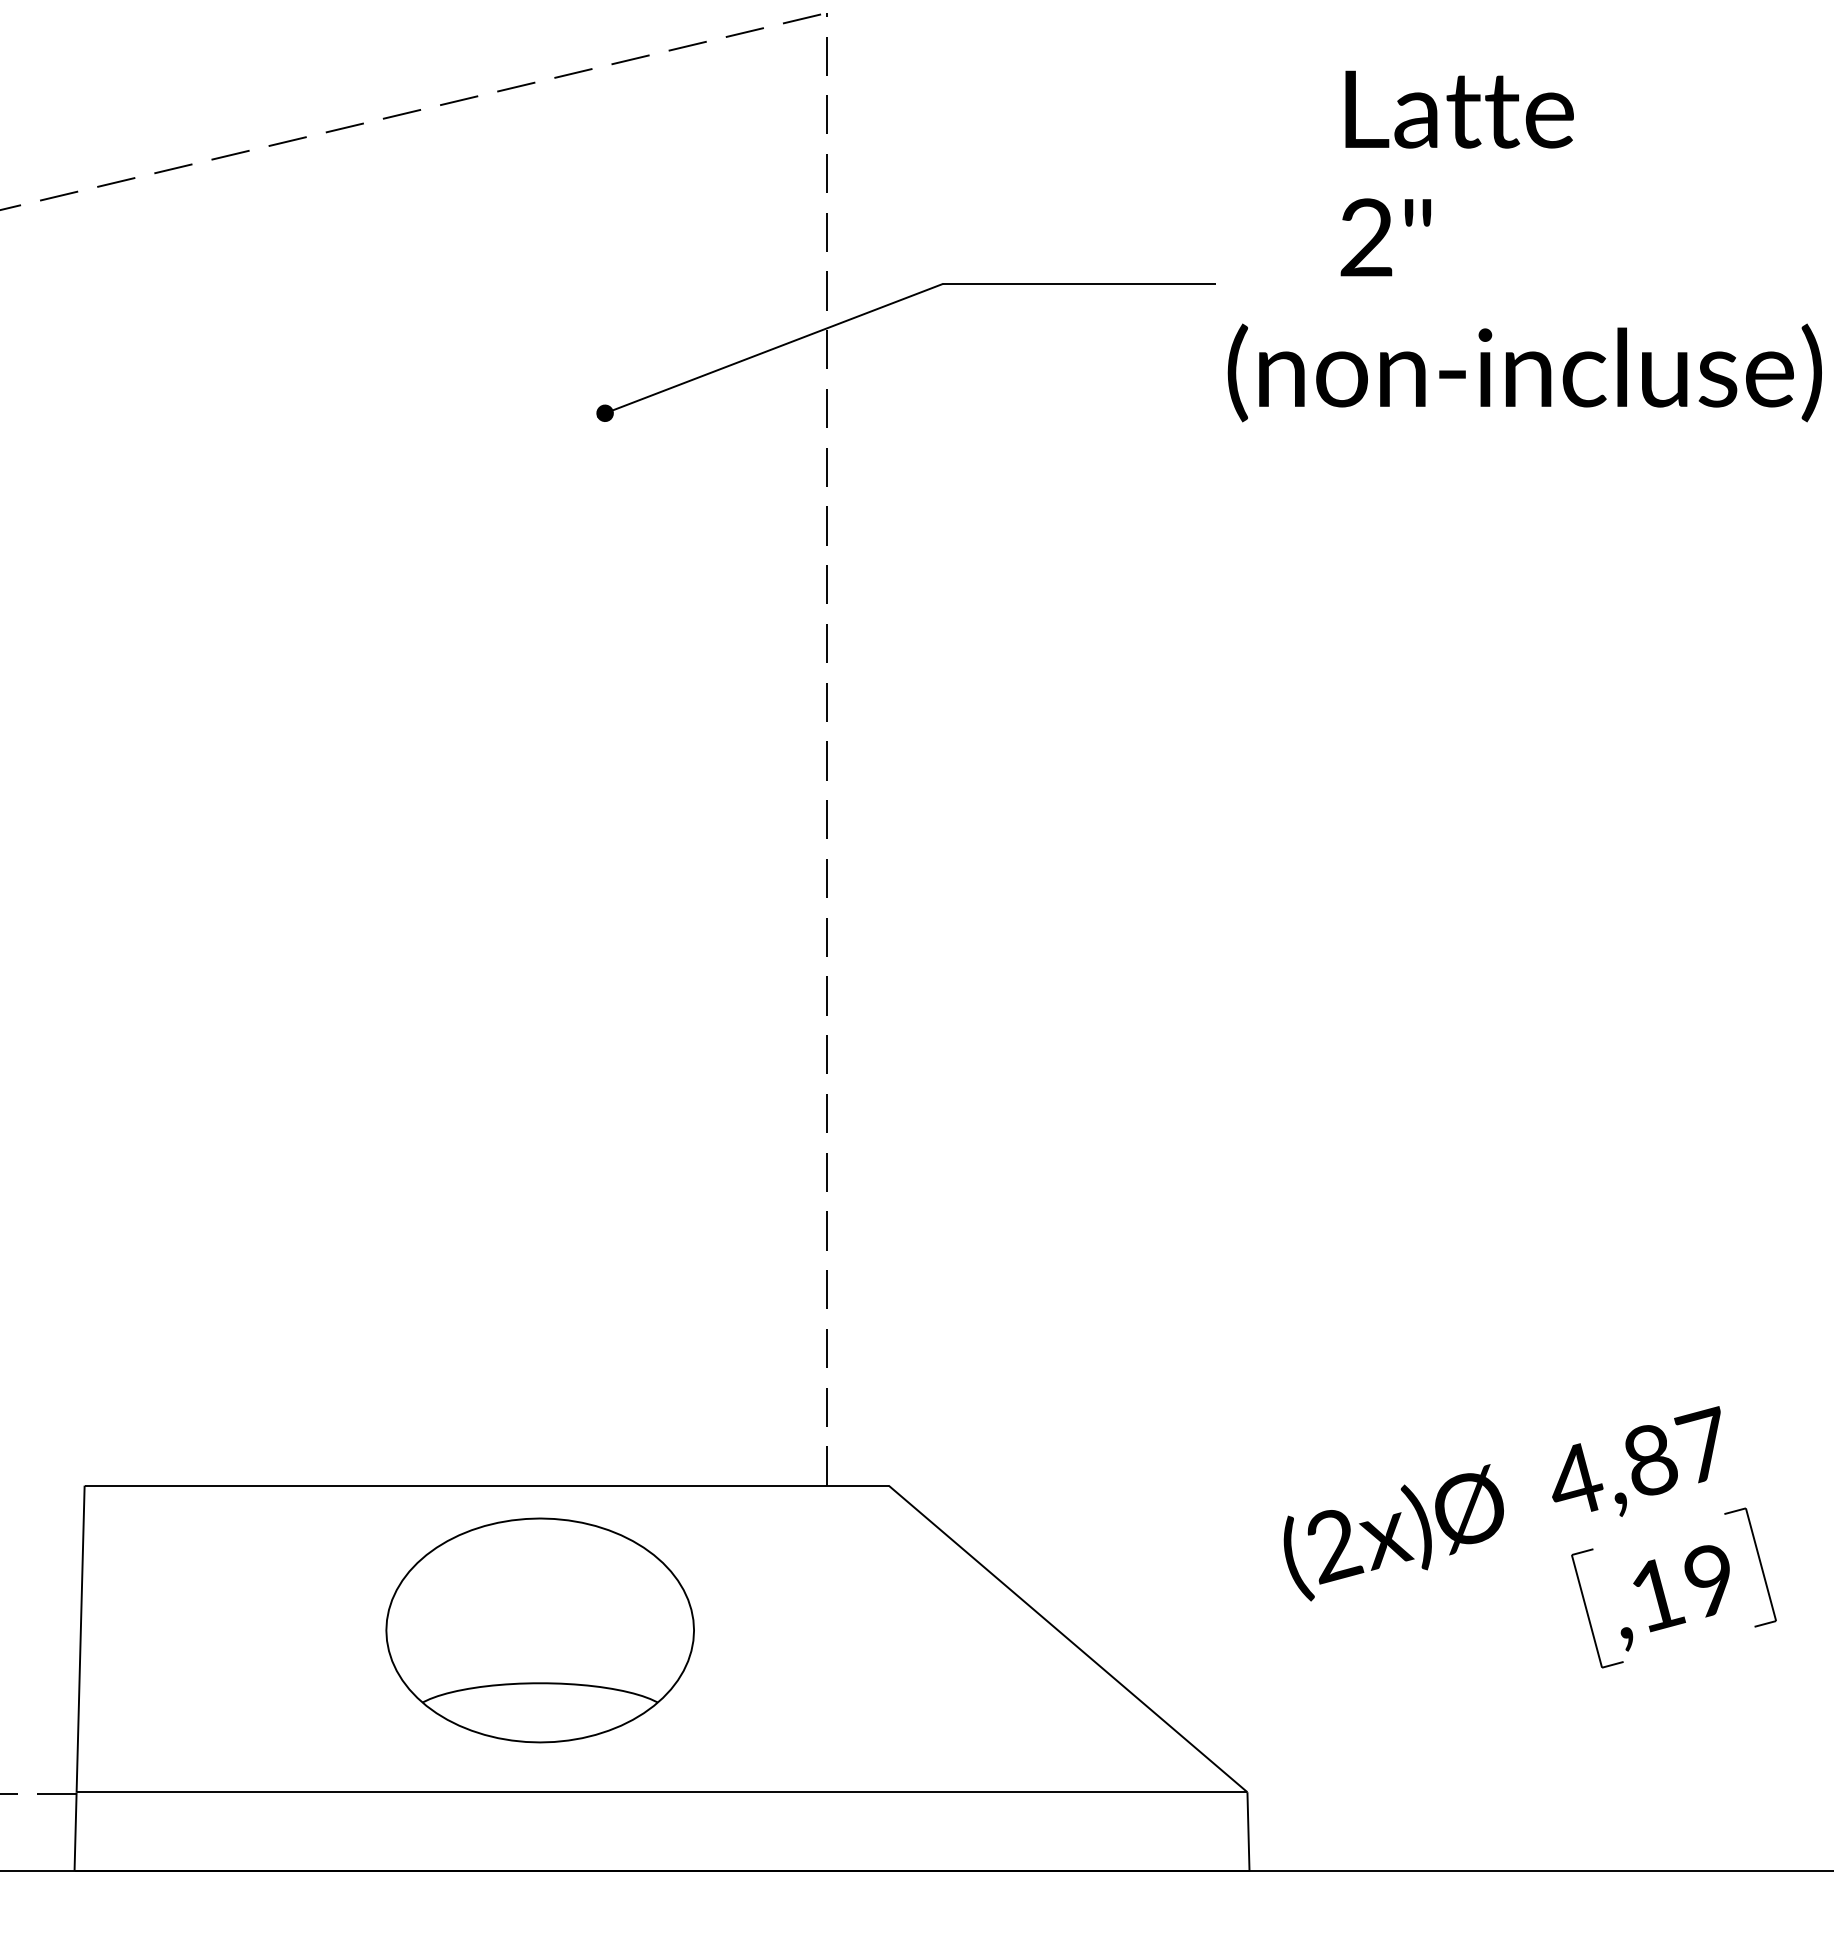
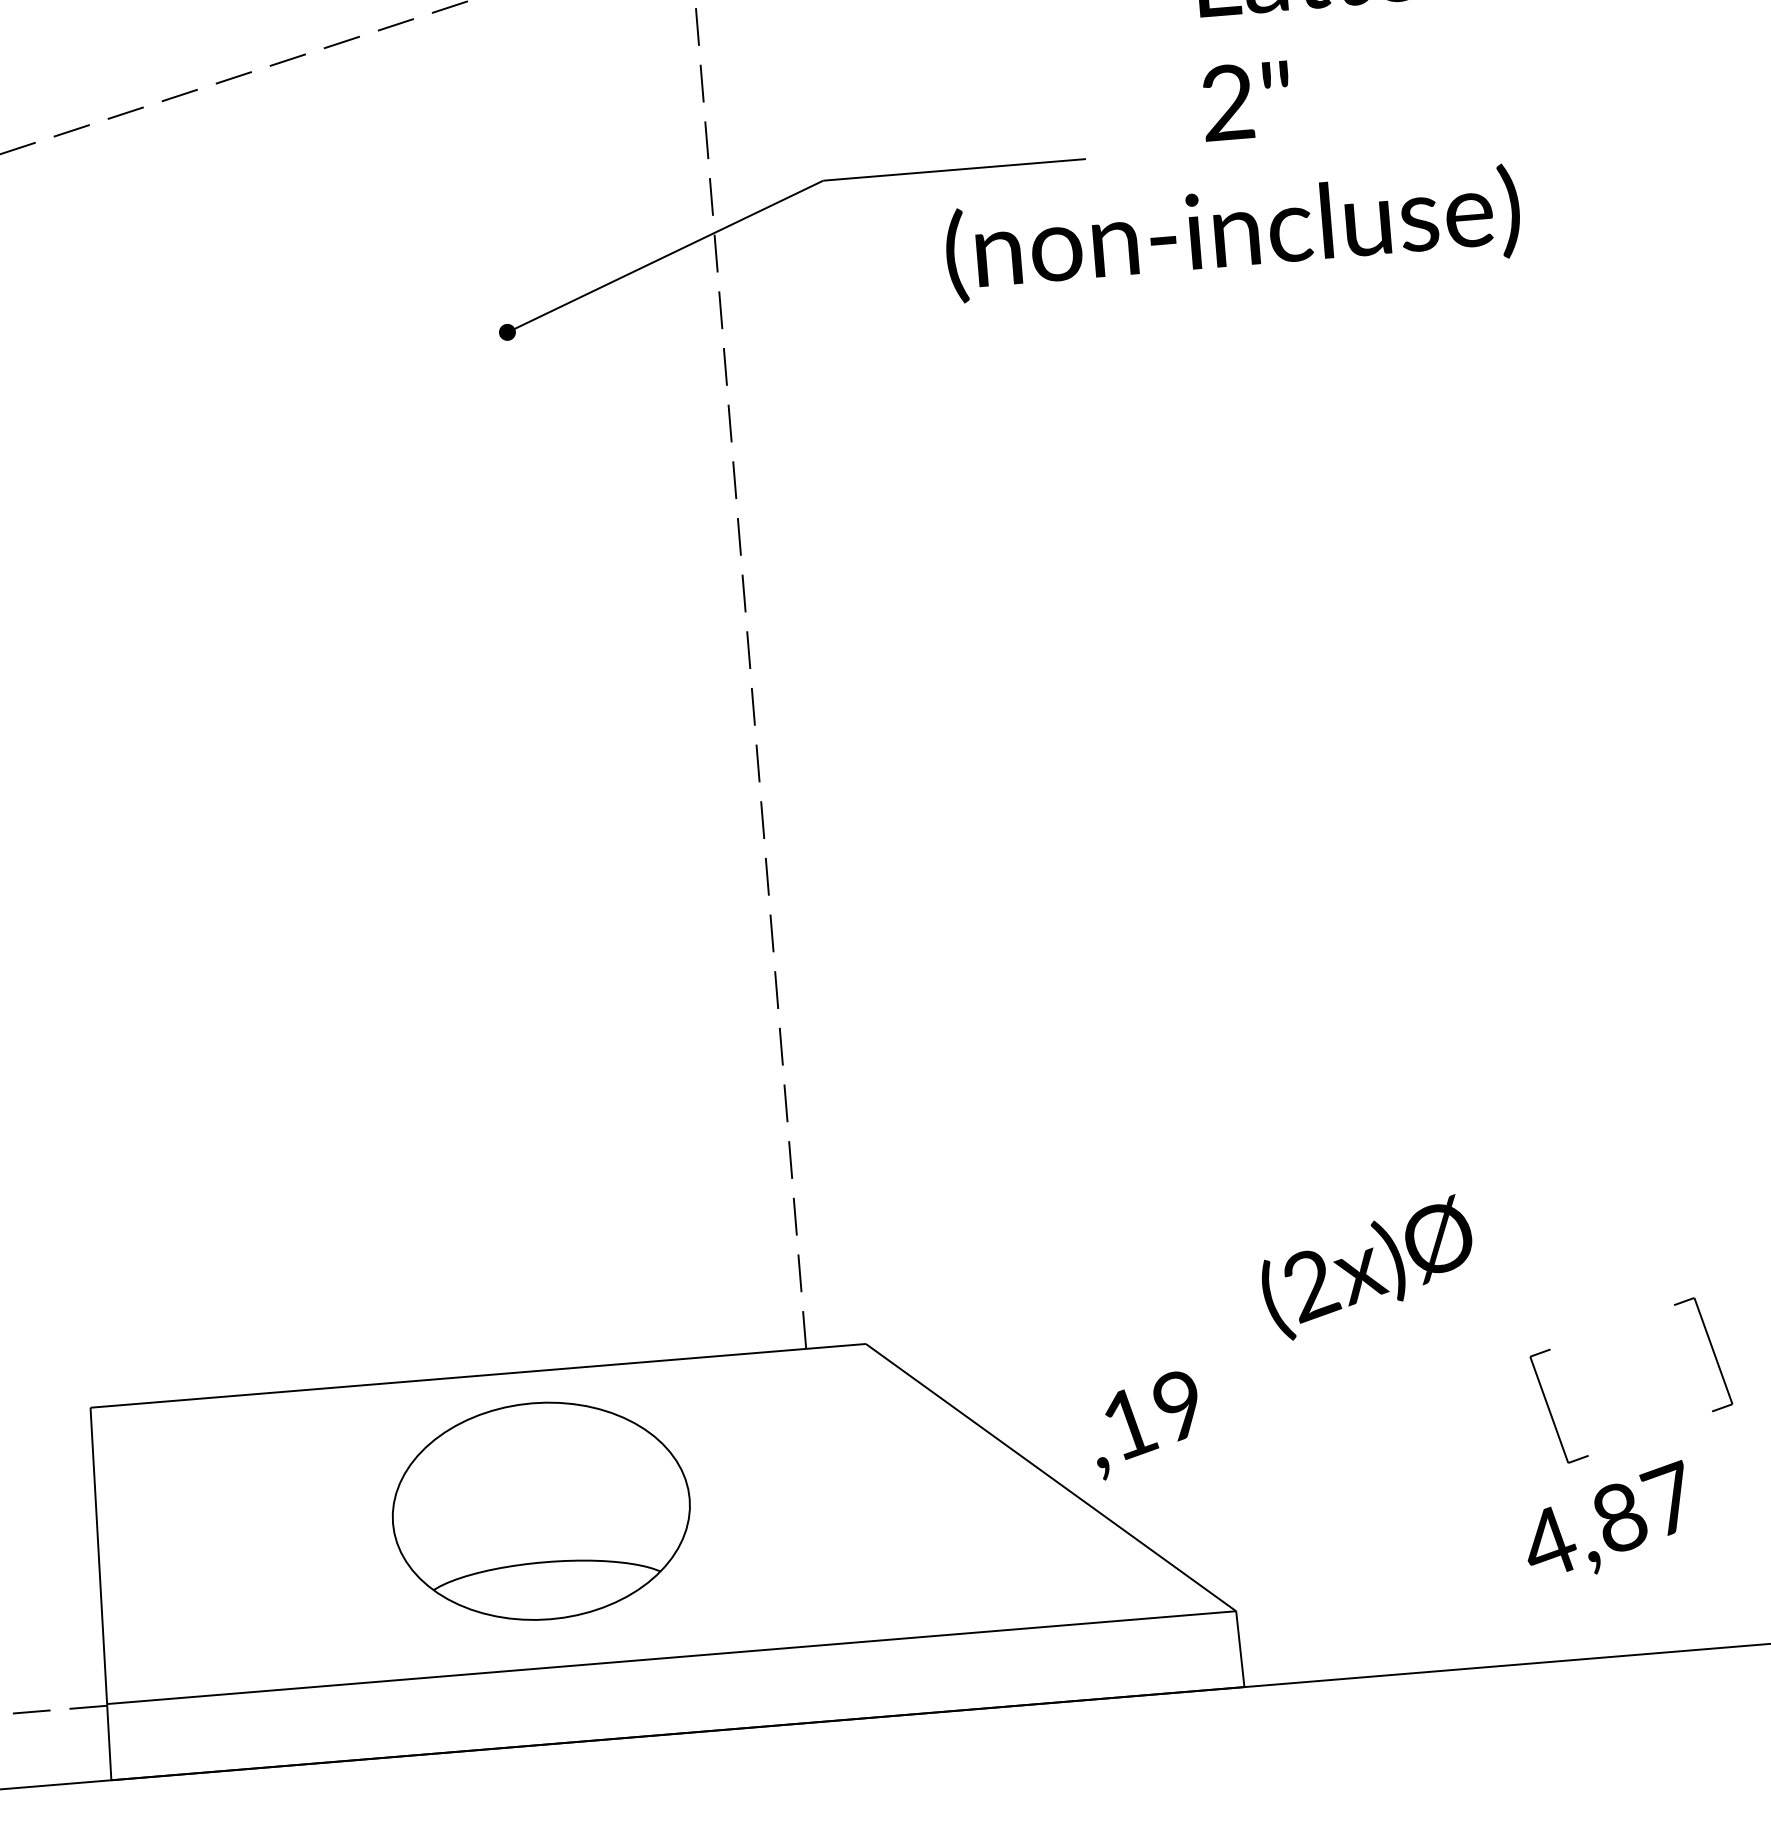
text: (1524, 372) -> (1232, 233), moved
text: (1636, 1461) -> (1606, 1519), moved
text: (1393, 1532) -> (1367, 1267), moved
text: (1674, 1598) -> (1146, 1425), moved

